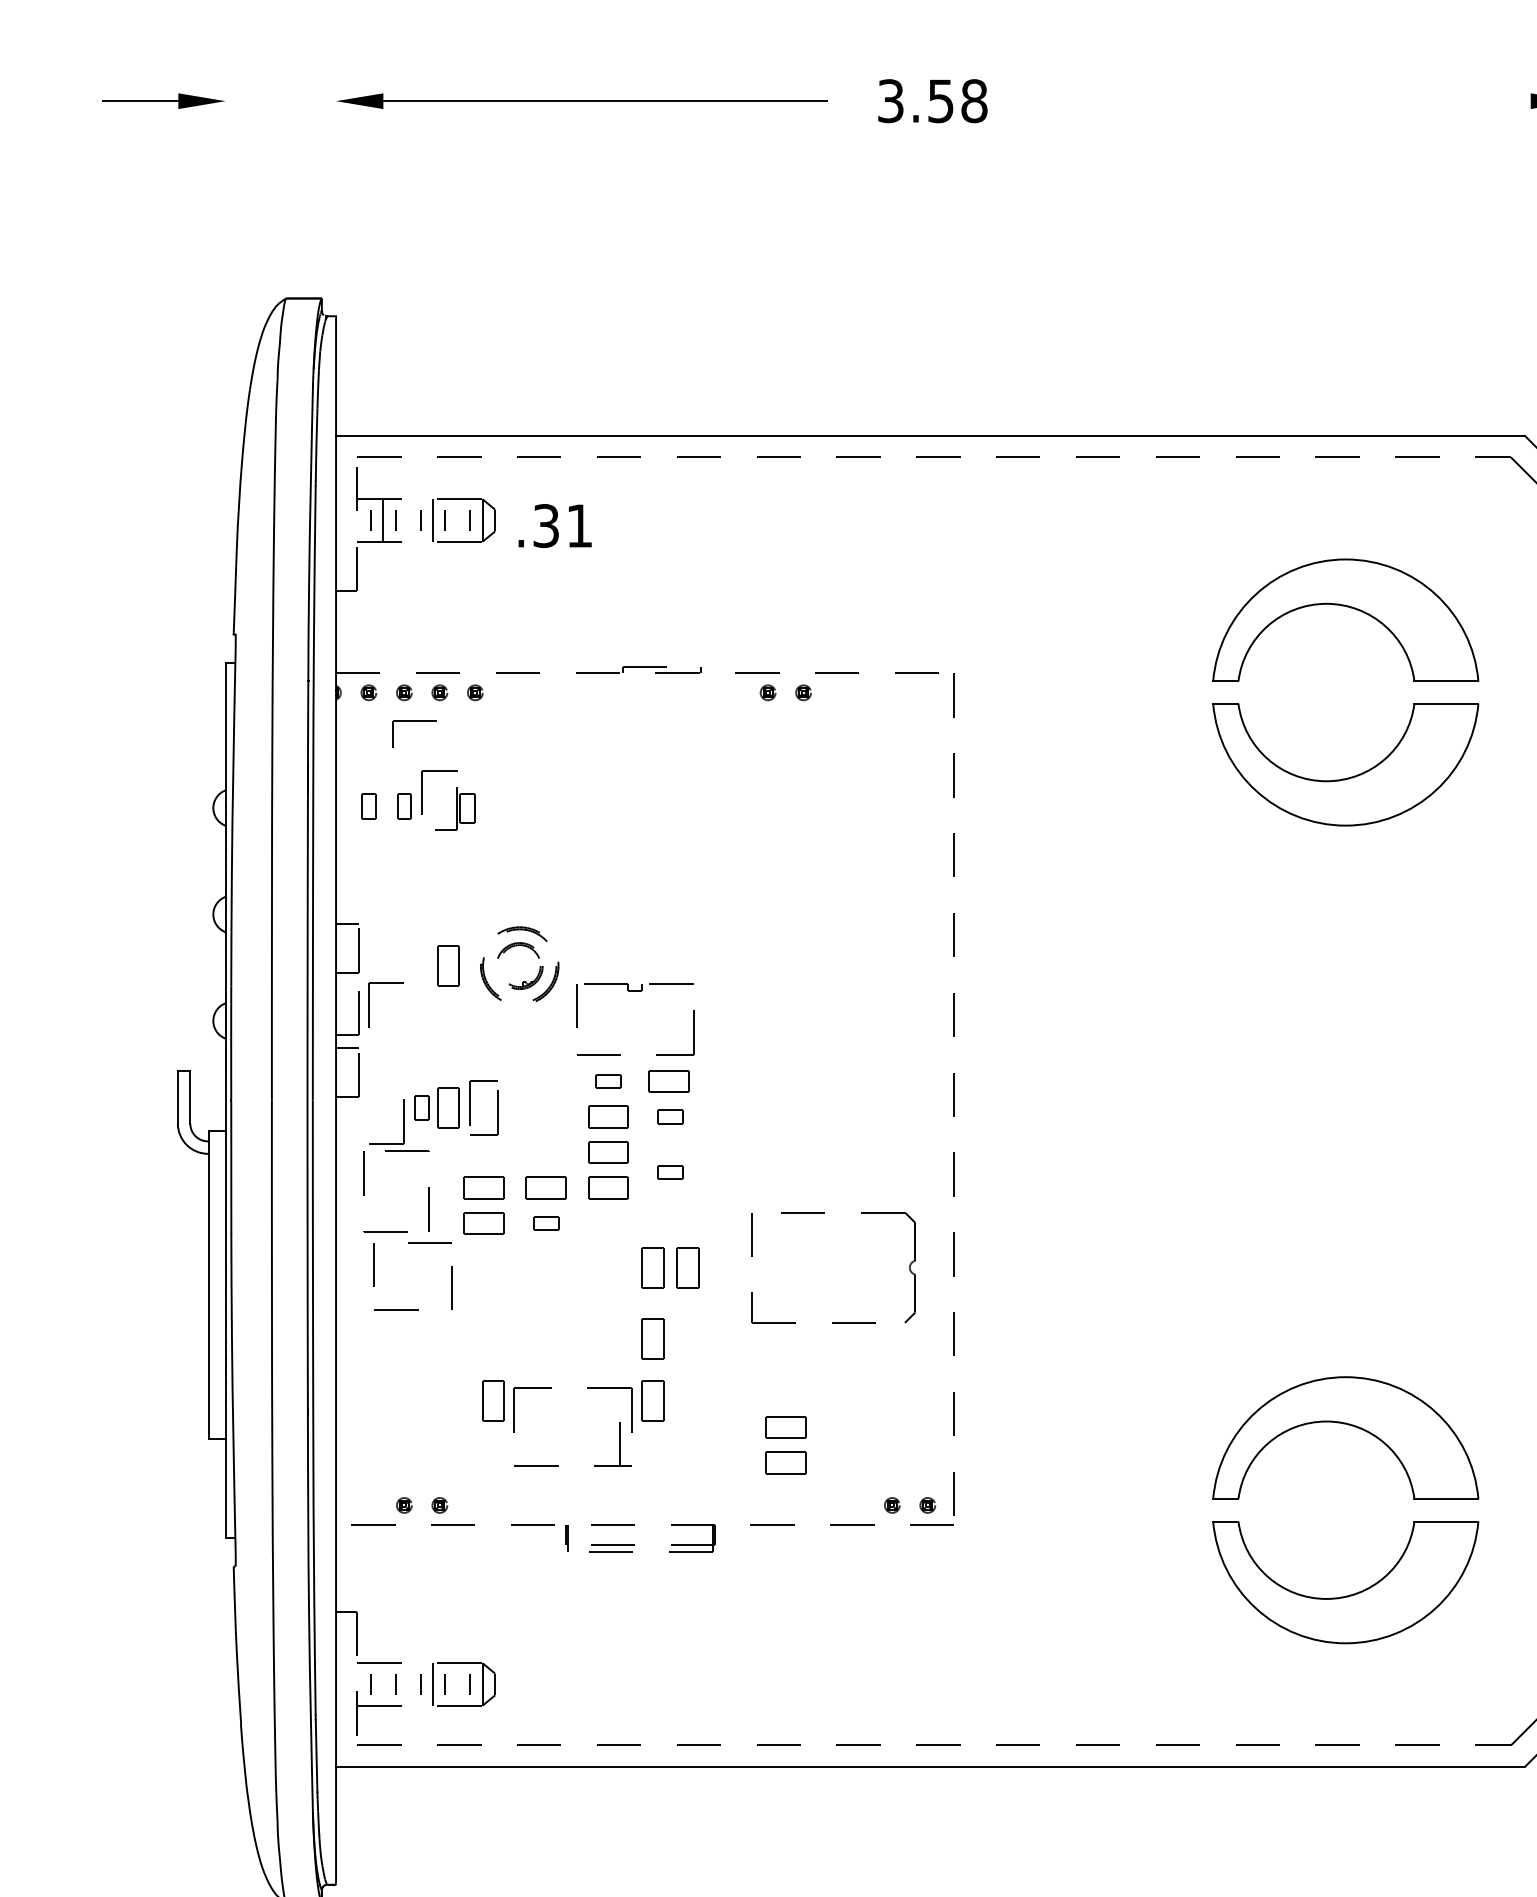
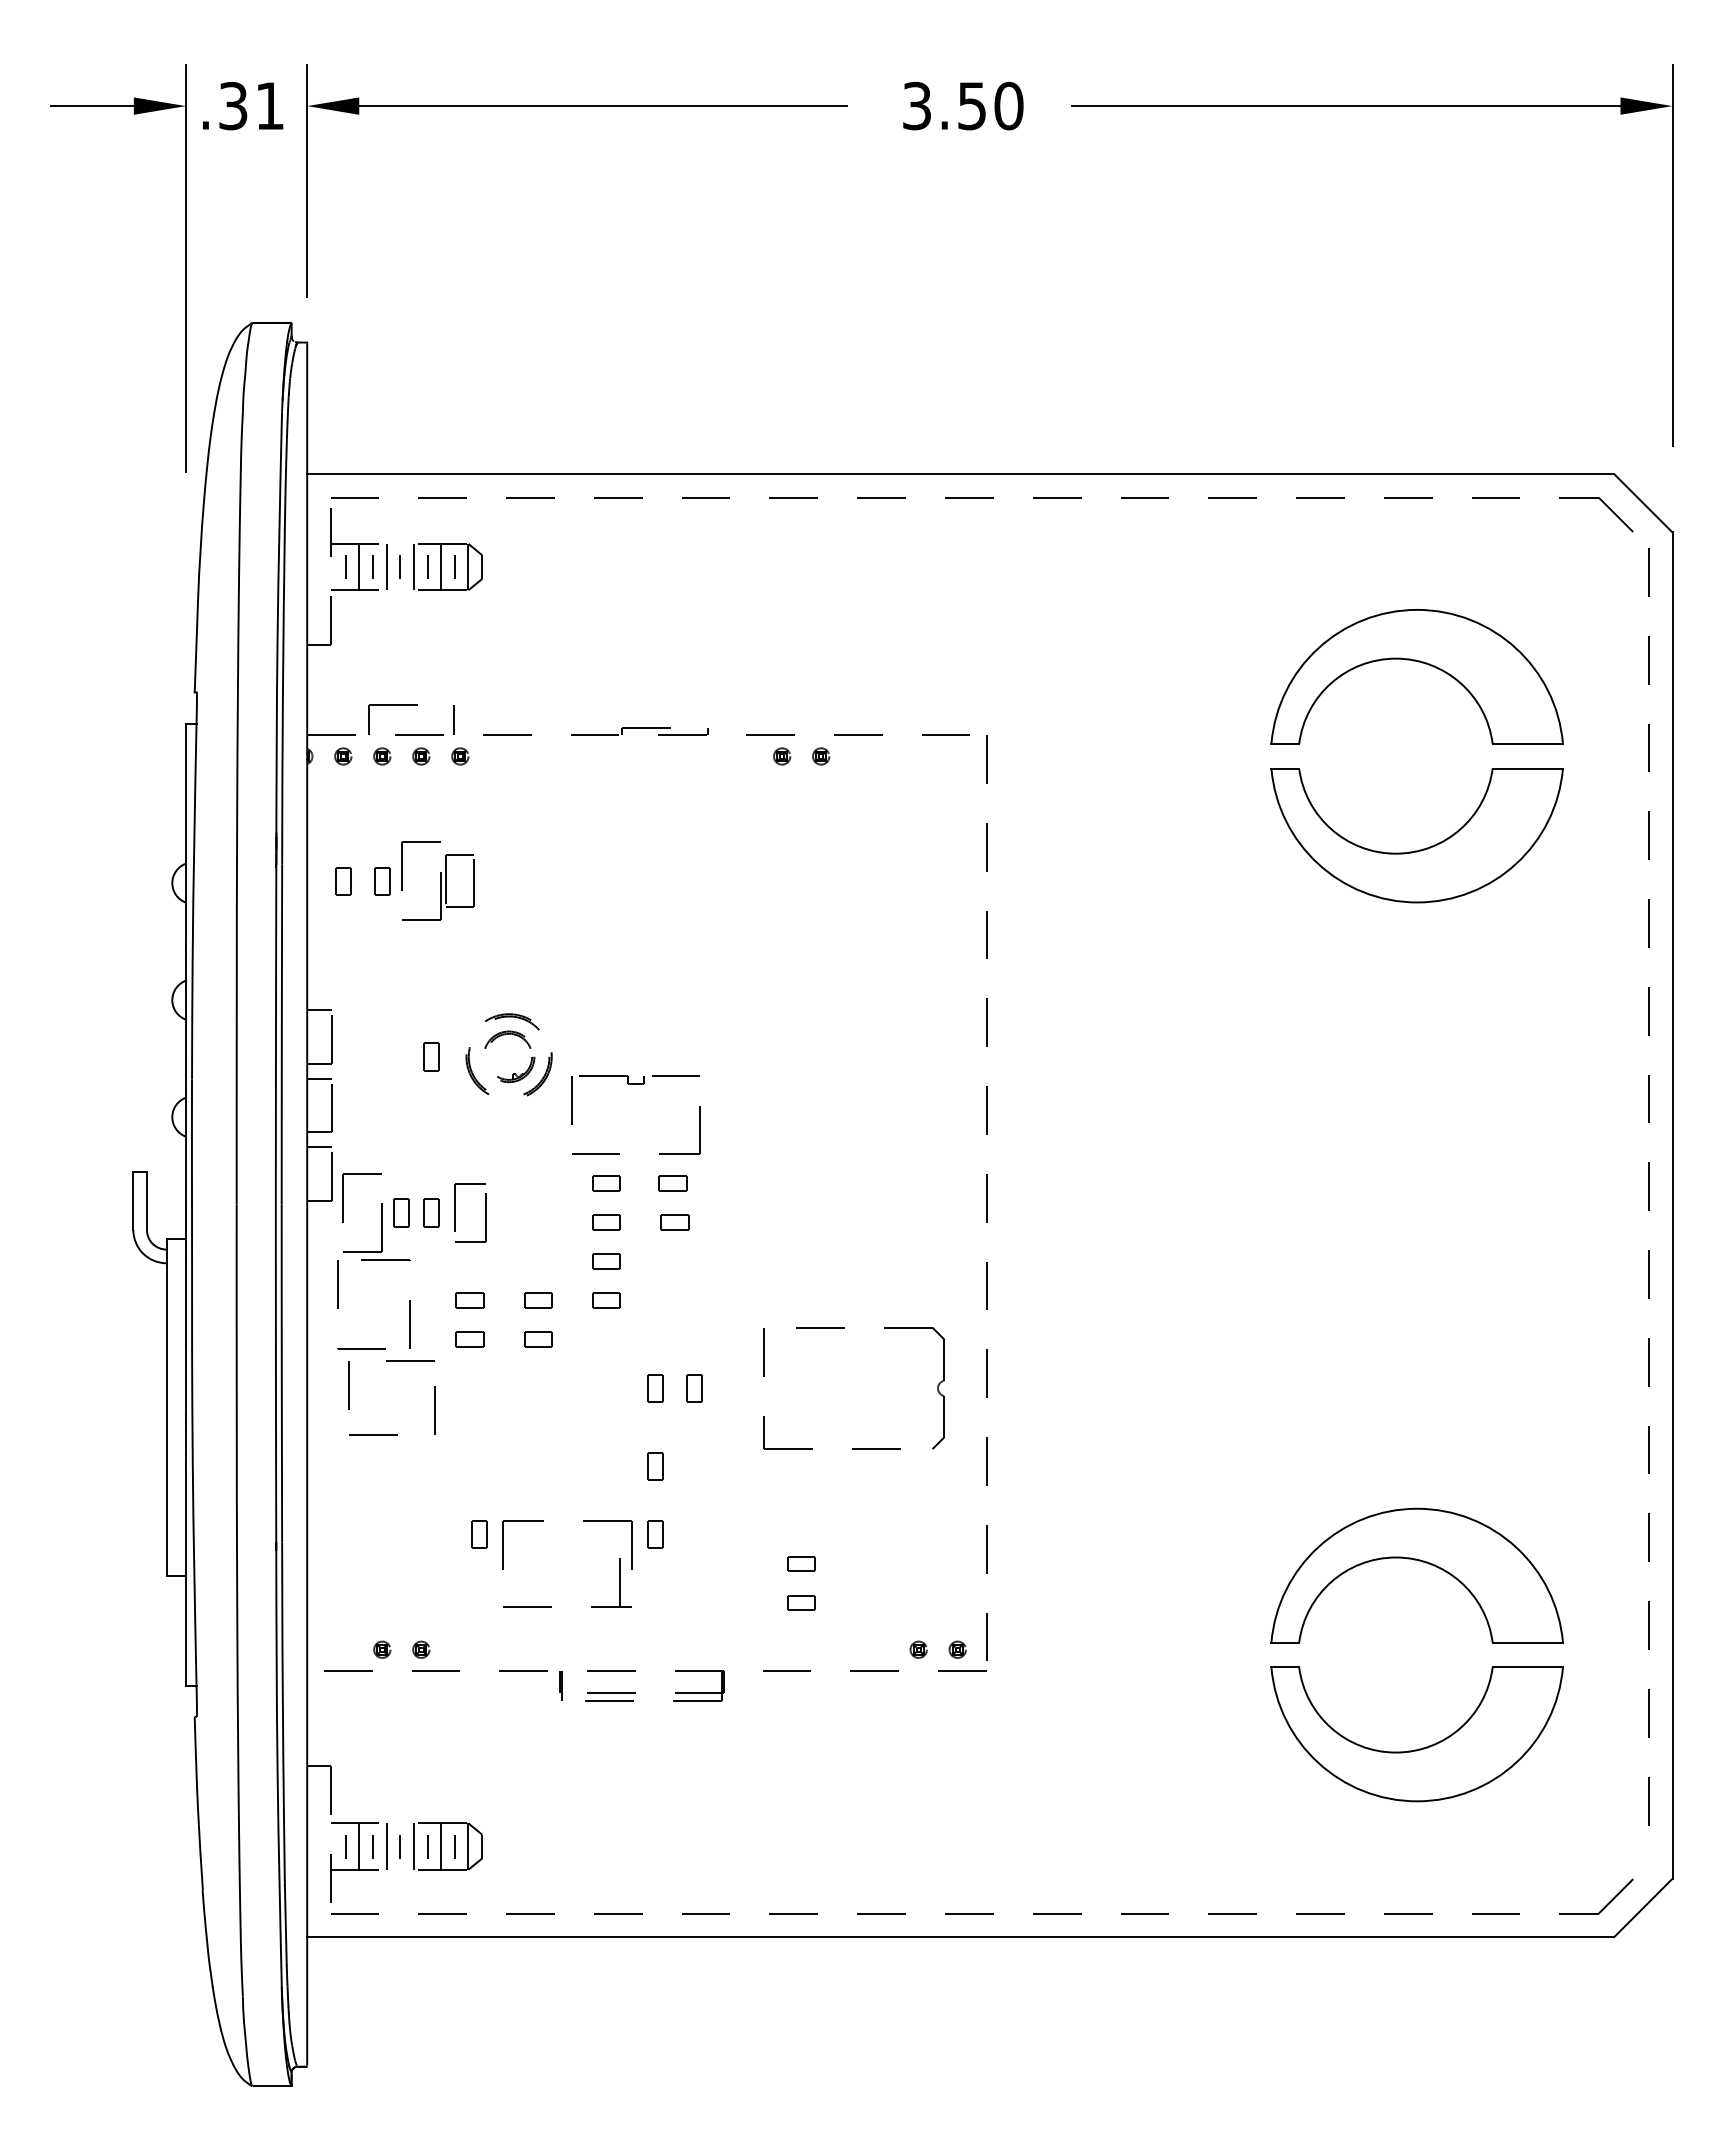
text: (974, 101) -> (1008, 106), 3.58 -> 3.50
line: (1281, 101) -> (1346, 106), added
line: (336, 168) -> (307, 180), added
line: (225, 248) -> (185, 267), added
line: (408, 520) -> (386, 566), added
line: (458, 520) -> (441, 566), added
text: (555, 525) -> (243, 105), moved
line: (469, 660) -> (453, 720), added
part: (413, 721) -> (392, 705), moved
part: (455, 812) -> (438, 887), size x1.67
part: (449, 965) -> (431, 1056), size x0.62
line: (347, 985) -> (319, 1078), added
part: (369, 1004) -> (343, 1197), moved
part: (668, 1081) -> (672, 1183), size x0.62
part: (449, 1107) -> (431, 1212), size x0.62
part: (608, 1116) -> (606, 1222), size x0.62
part: (608, 1152) -> (606, 1261), size x0.62
part: (670, 1172) -> (674, 1283), removed
part: (483, 1187) -> (469, 1300), size x0.62
part: (546, 1187) -> (538, 1300), size x0.62
part: (608, 1187) -> (606, 1300), size x0.62
part: (483, 1223) -> (469, 1339), size x0.62
part: (652, 1267) -> (655, 1388), size x0.62
part: (688, 1267) -> (694, 1388), size x0.62
part: (652, 1338) -> (655, 1466), size x0.62
part: (492, 1400) -> (479, 1534), size x0.62
part: (652, 1400) -> (655, 1534), size x0.62
part: (785, 1426) -> (801, 1563), size x0.62
part: (785, 1462) -> (801, 1602), size x0.62
line: (383, 1684) -> (359, 1846), added
line: (408, 1684) -> (386, 1846), added
line: (458, 1684) -> (441, 1846), added

